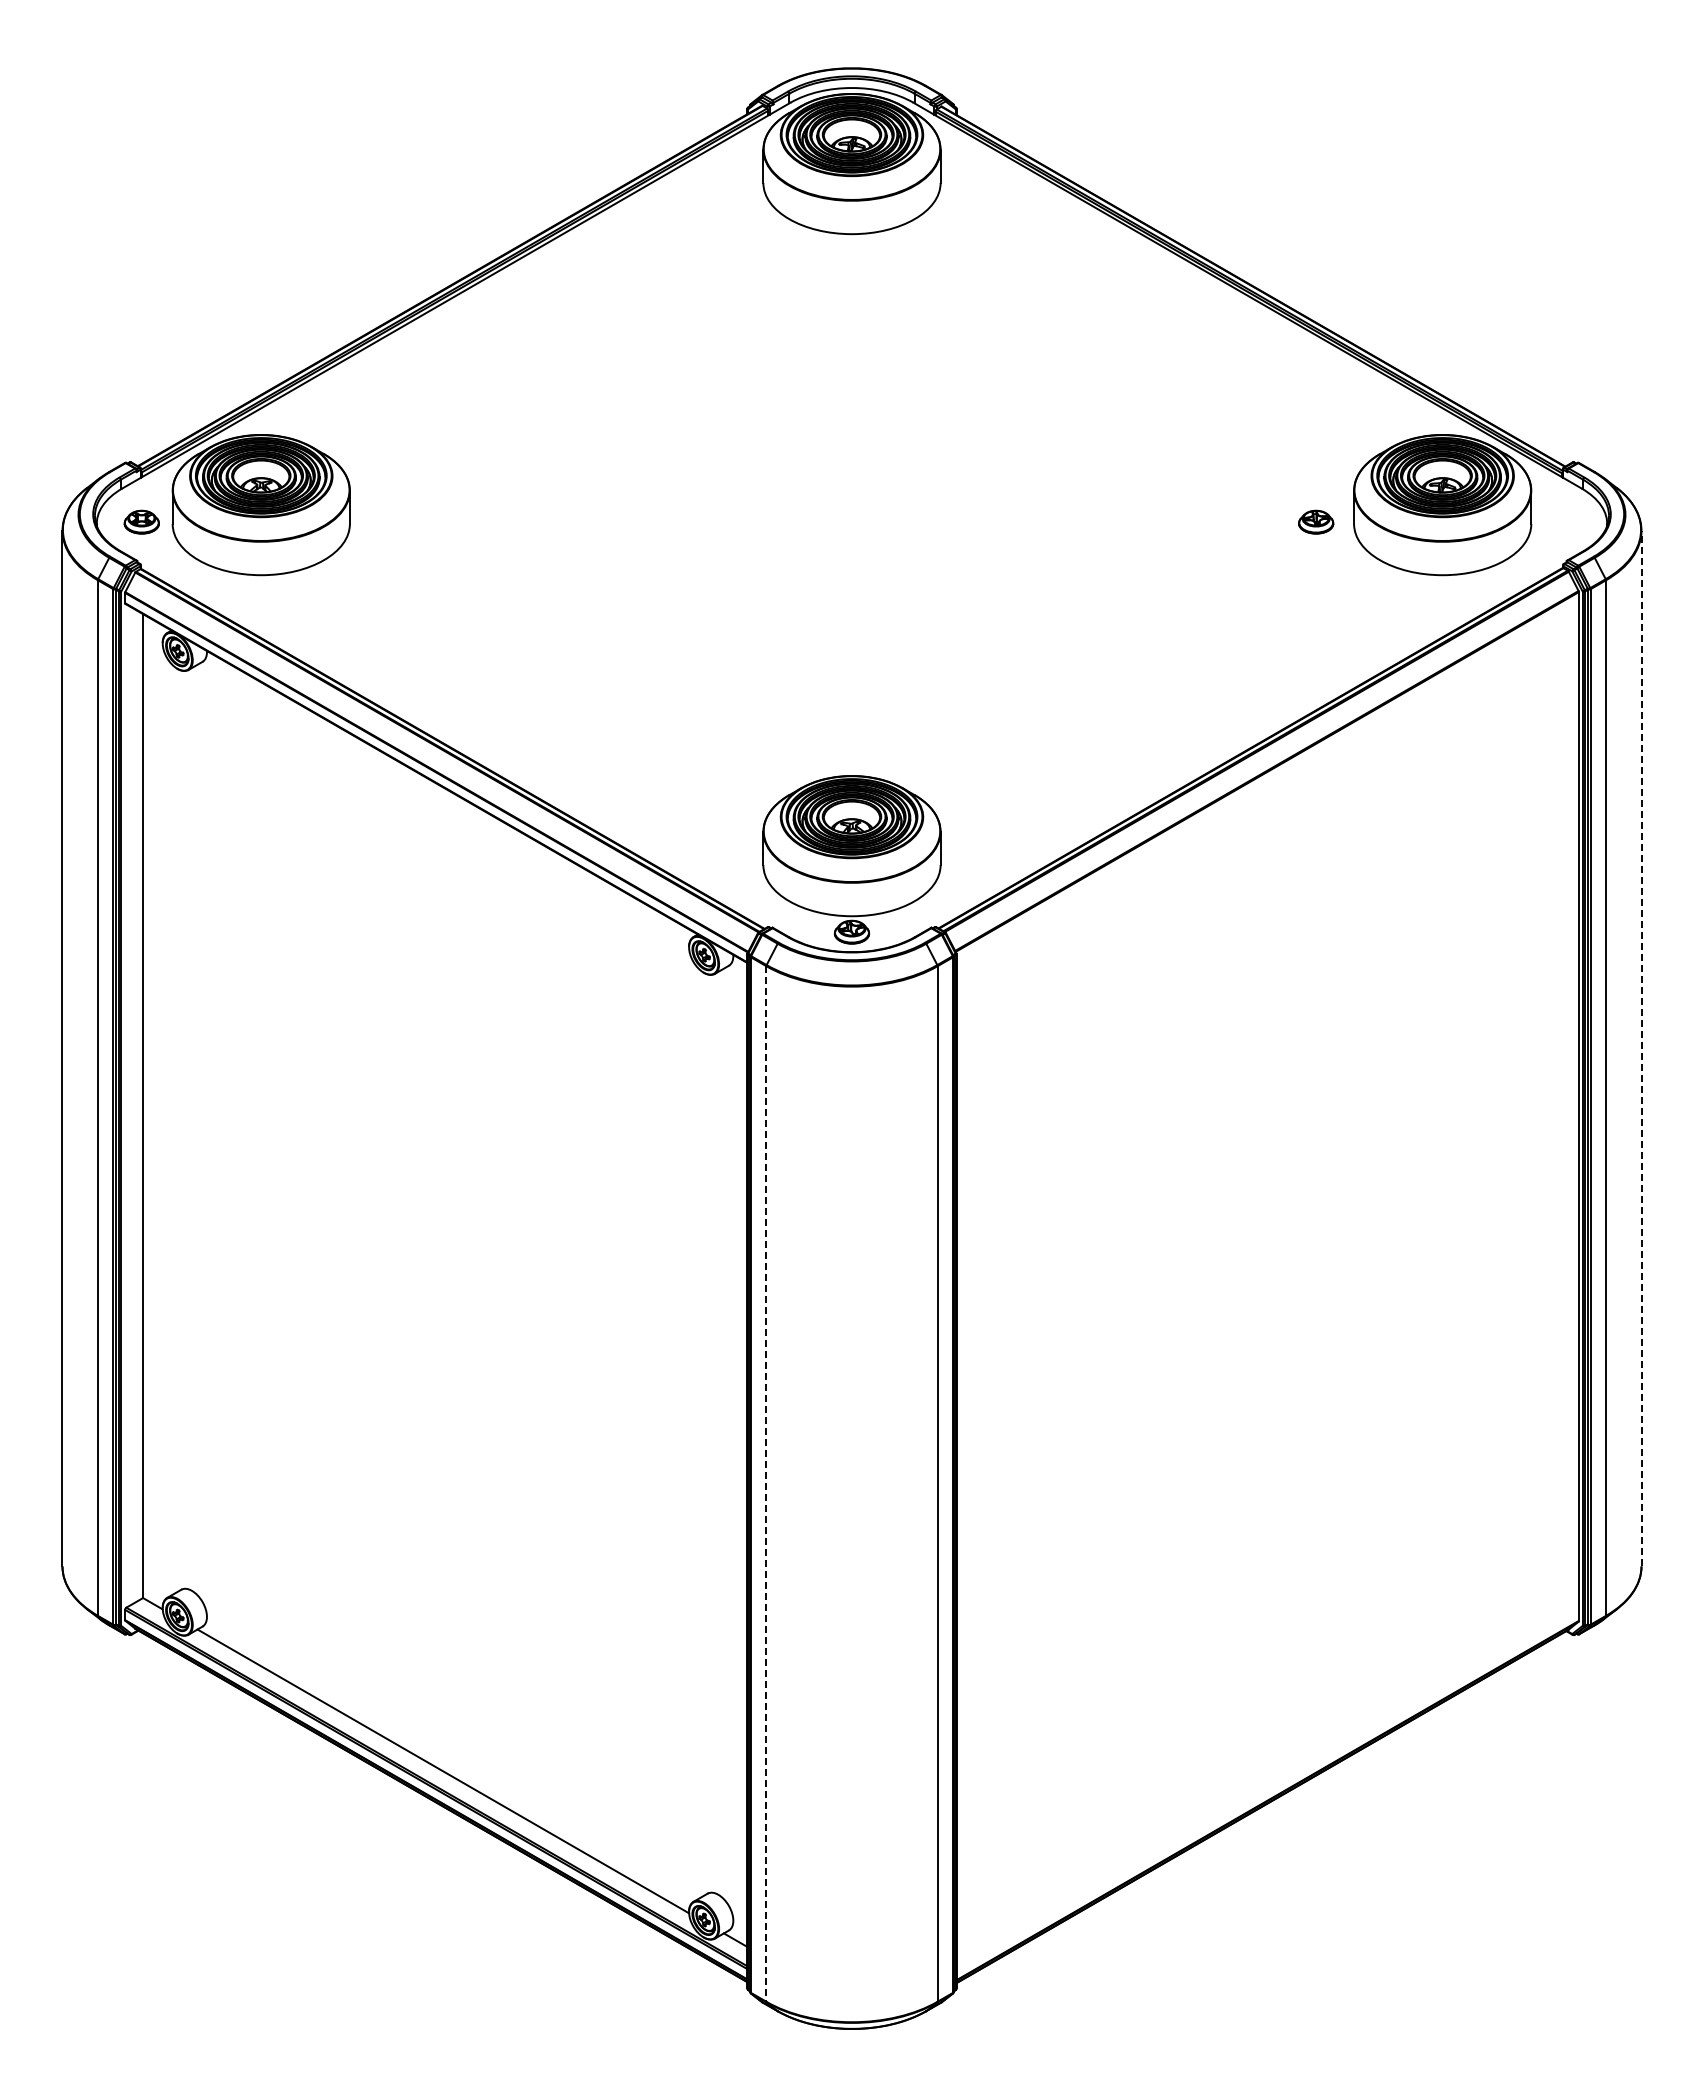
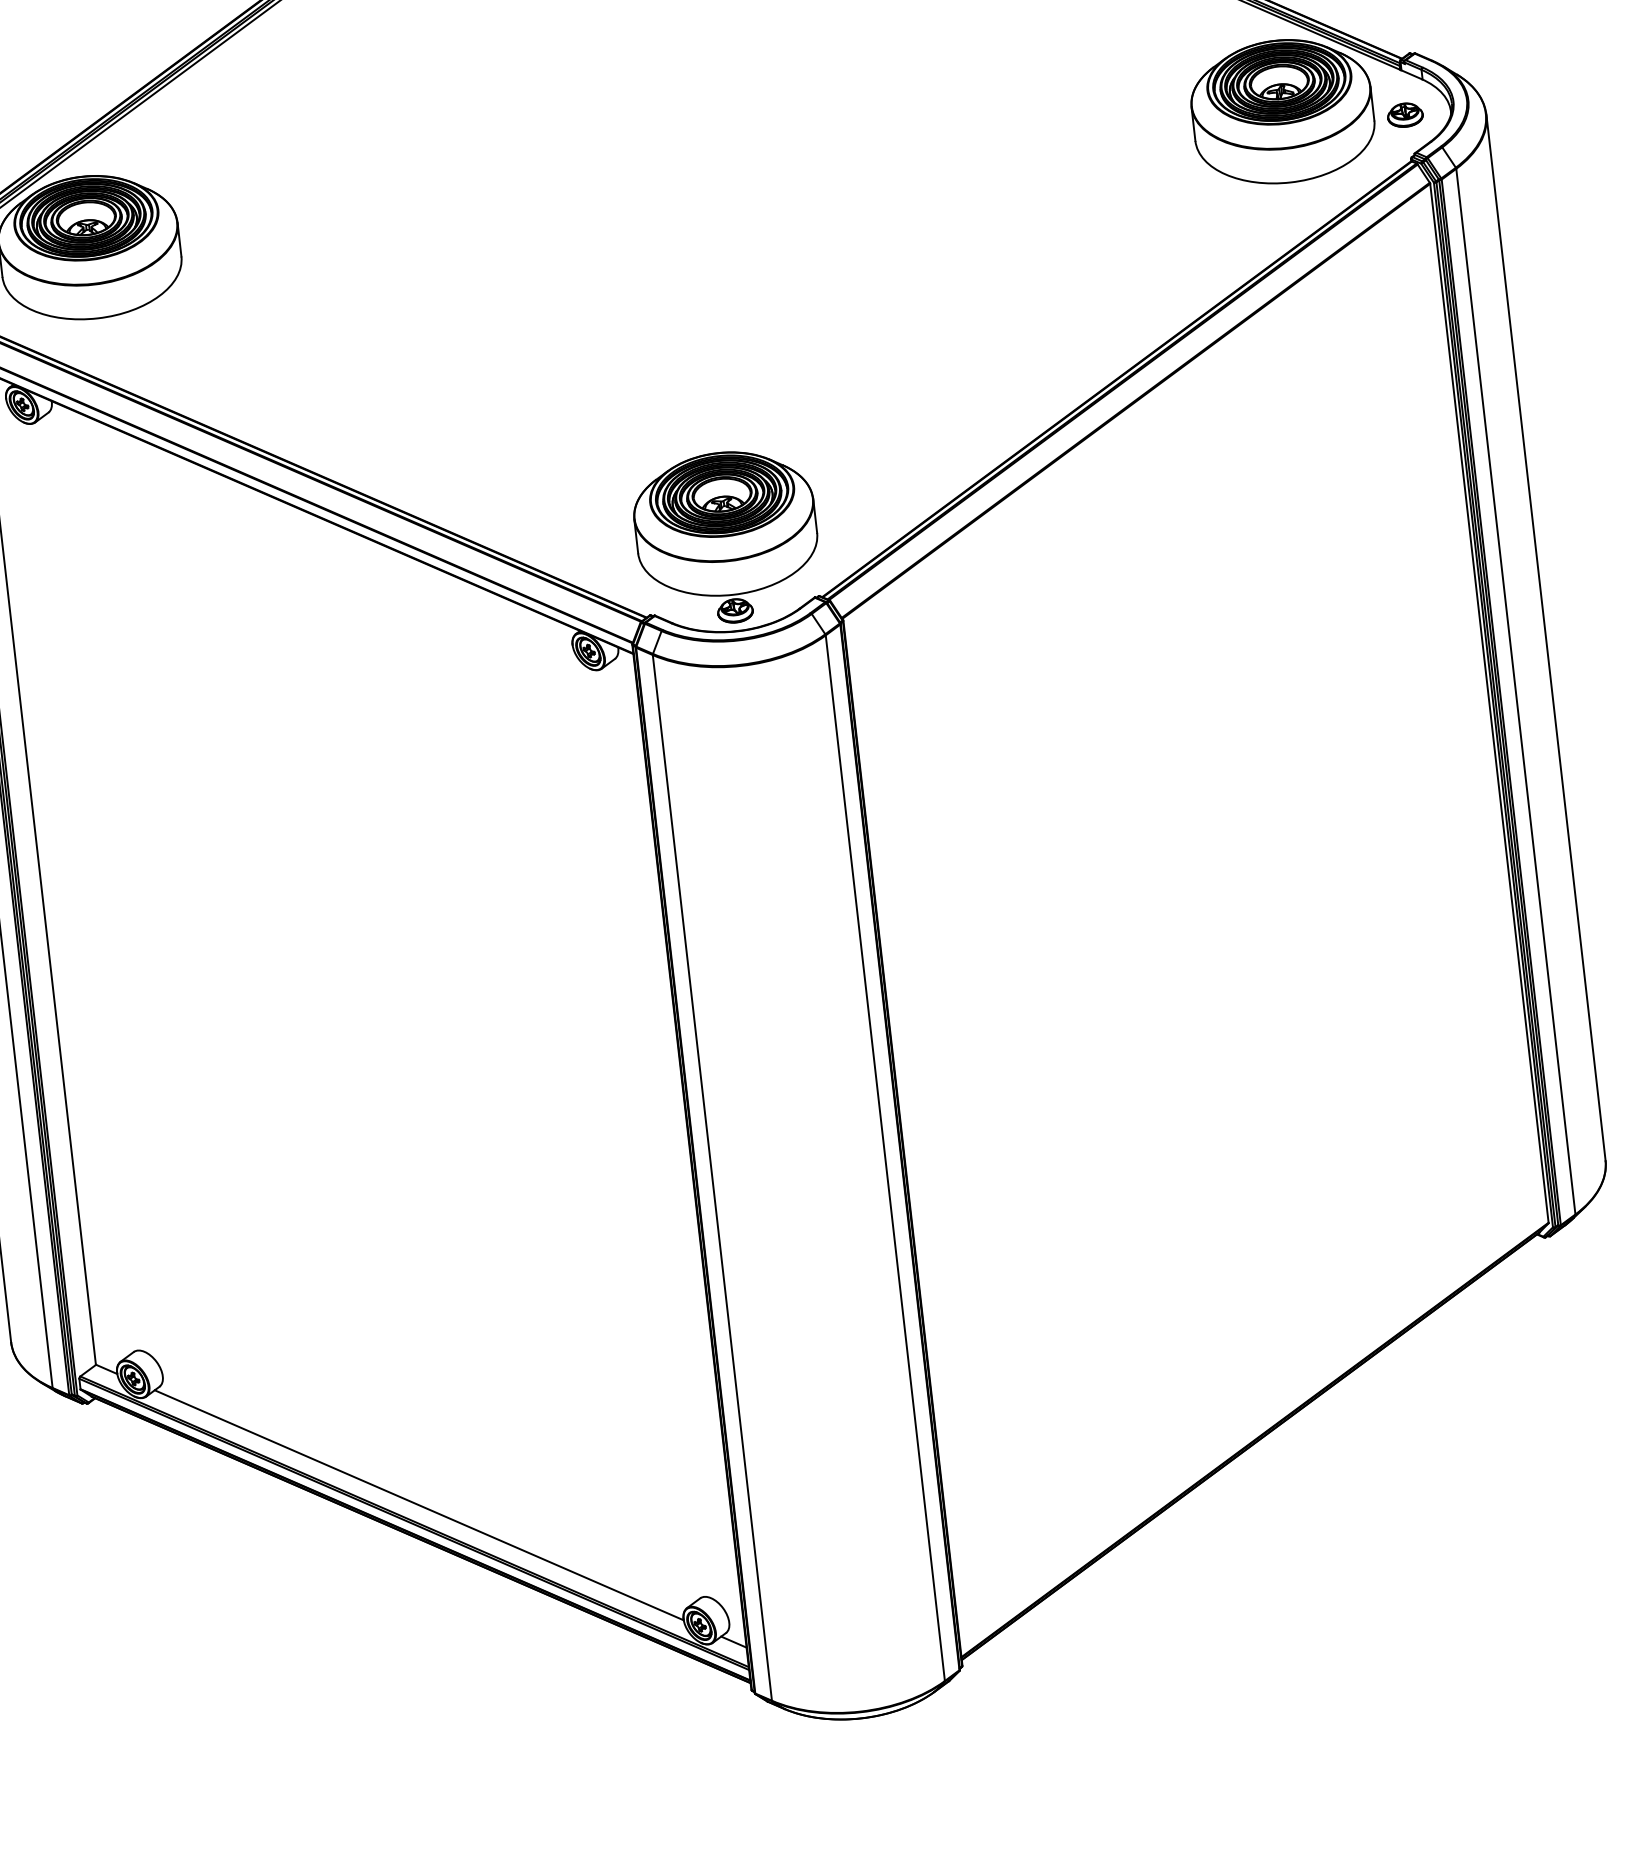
part: (1316, 521) -> (1405, 114), moved
line: (1641, 1048) -> (1545, 637), dashed -> solid
line: (766, 1483) -> (712, 1177), dashed -> solid

